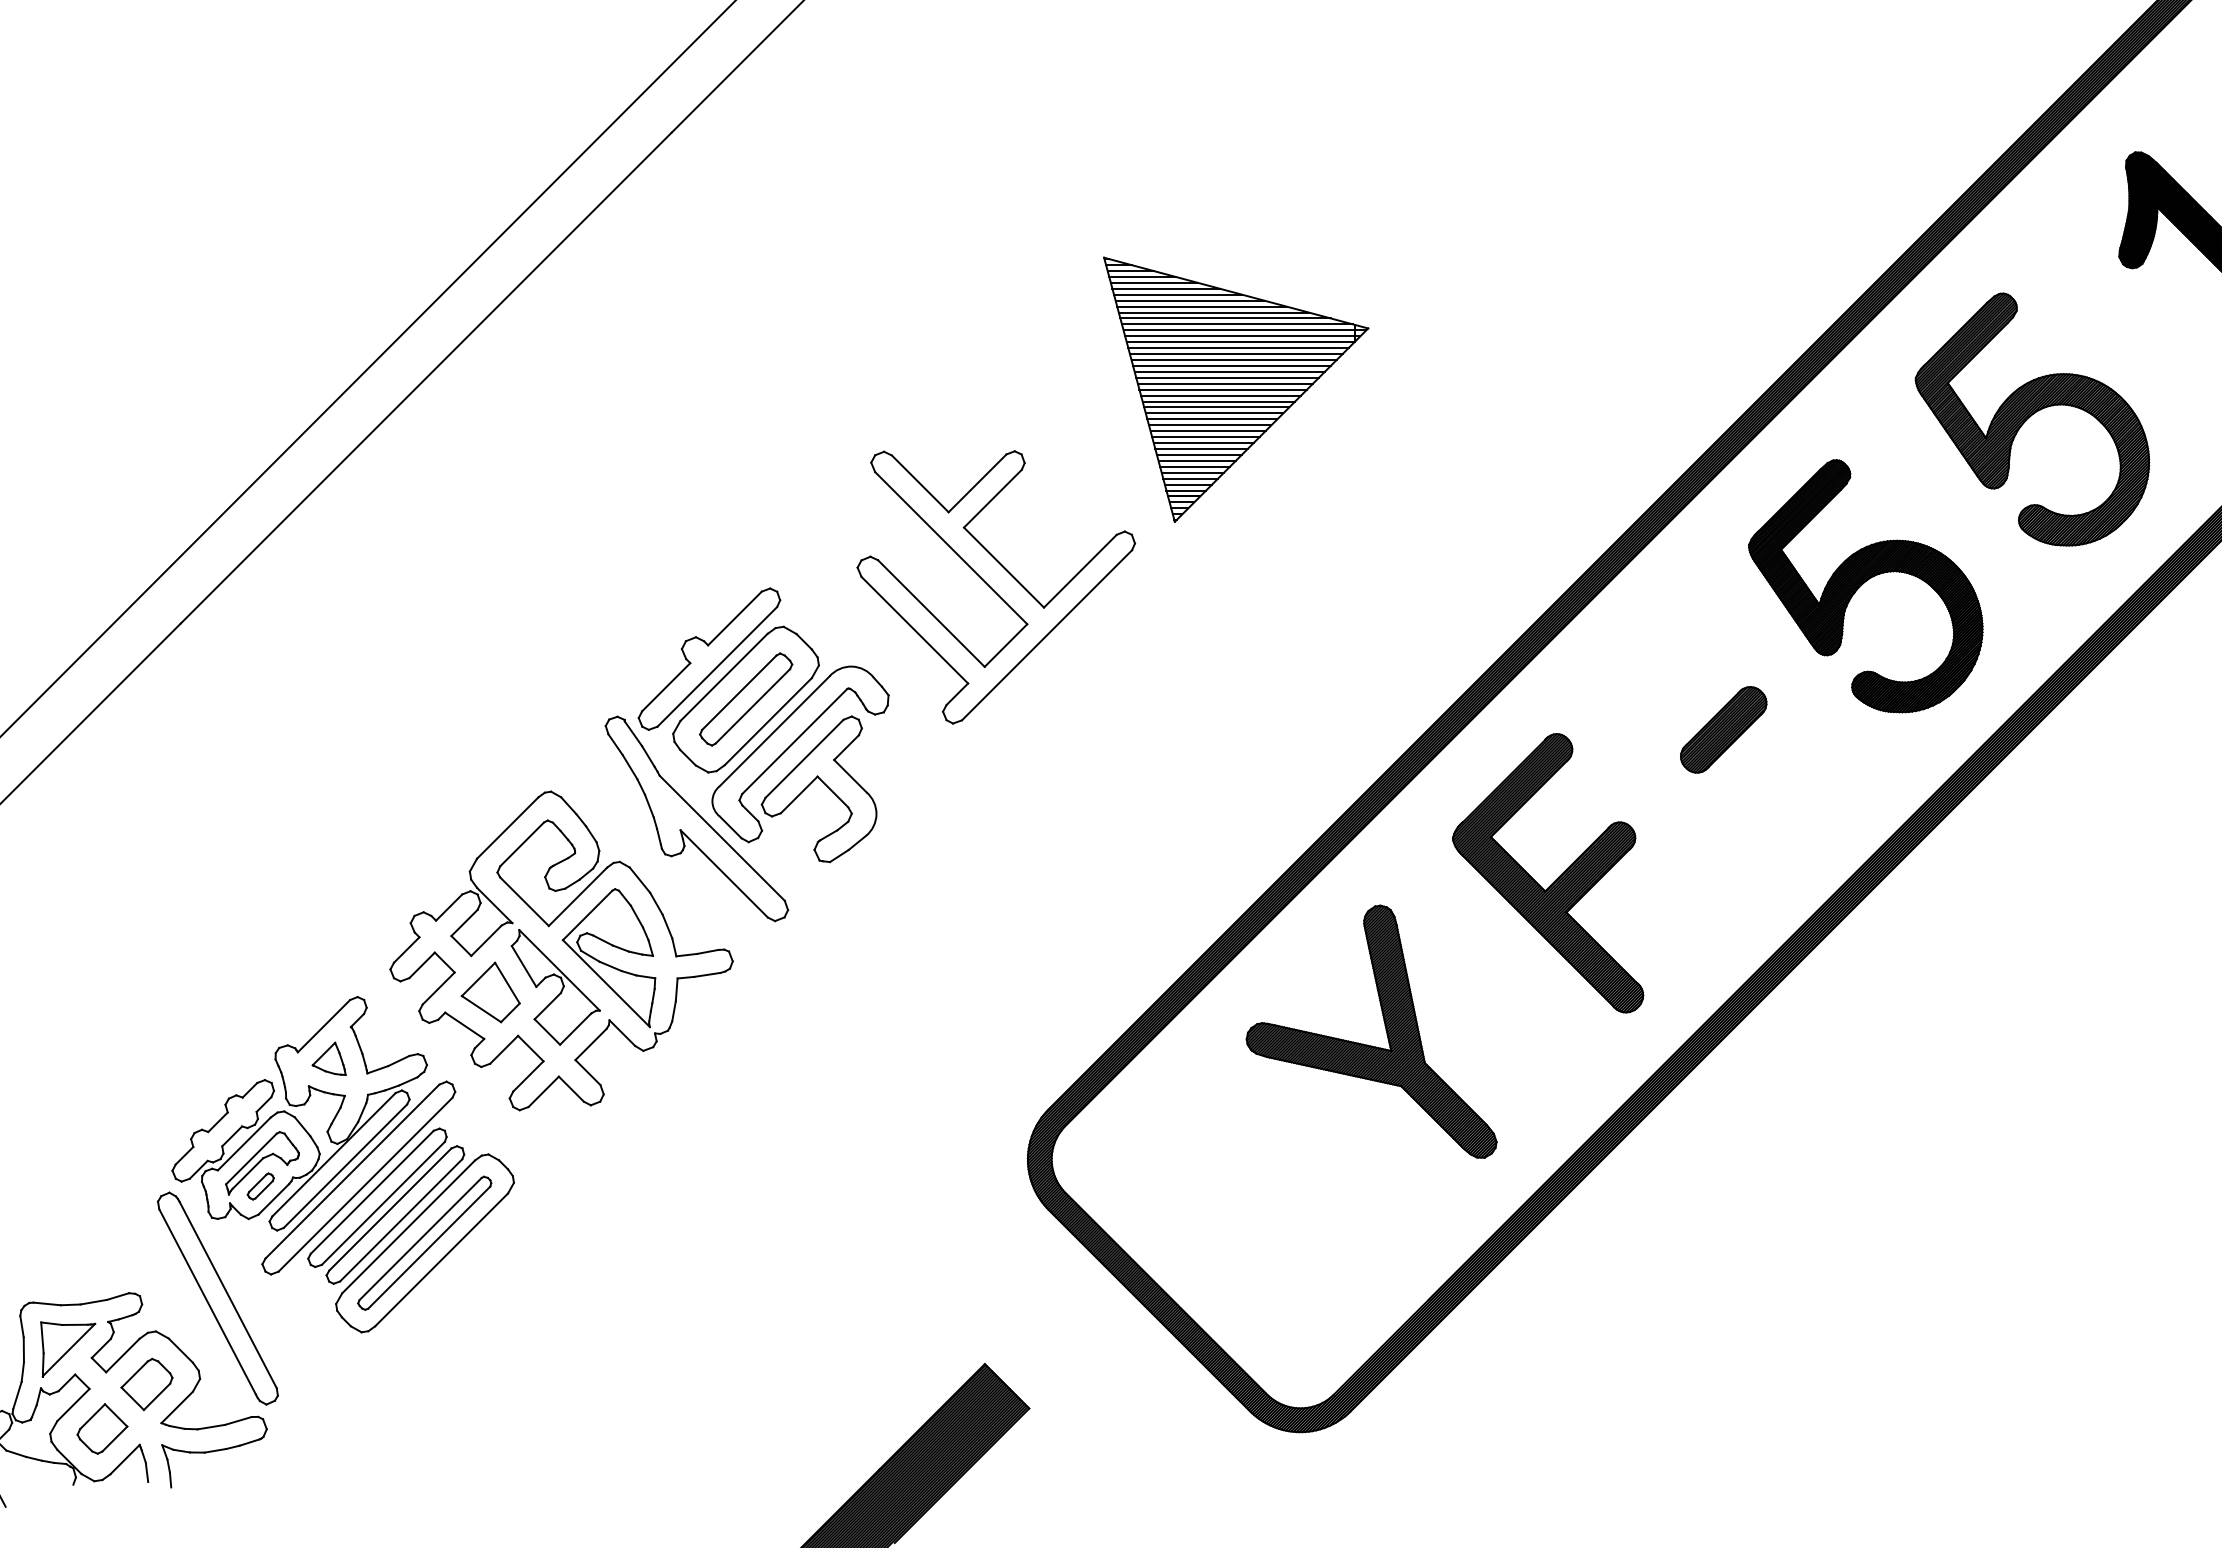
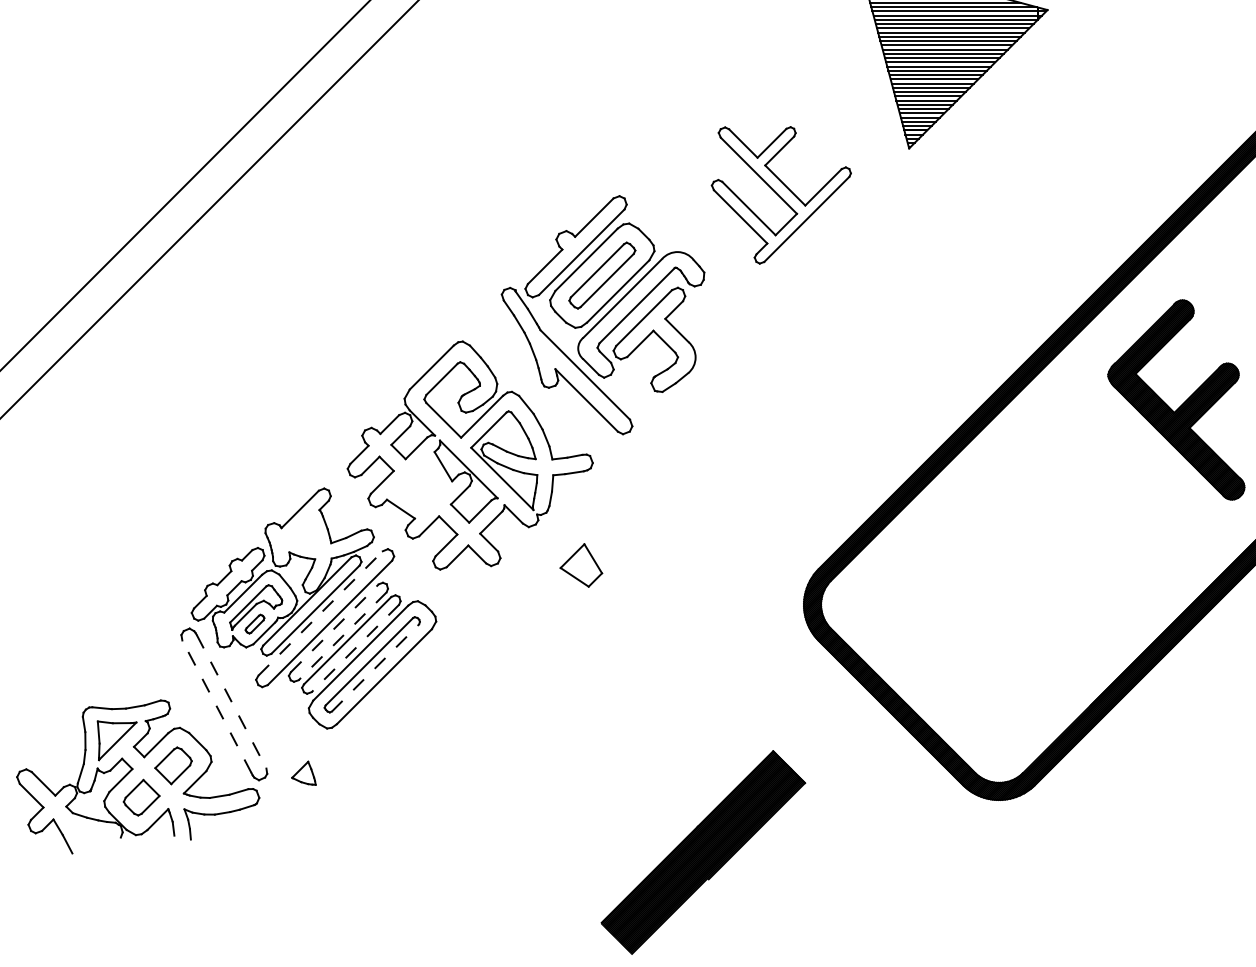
part: (996, 587) -> (781, 195), size x0.7
part: (490, 992) -> (581, 565), moved
part: (1368, 1044) -> (1047, 522), removed
part: (328, 1058) -> (303, 773), moved
line: (352, 1171) -> (320, 613), solid -> dashed
line: (372, 1192) -> (334, 628), solid -> dashed
line: (383, 1203) -> (342, 636), solid -> dashed
line: (400, 1220) -> (354, 648), solid -> dashed
line: (429, 1247) -> (375, 667), solid -> dashed
line: (228, 1295) -> (231, 702), solid -> dashed
line: (207, 1301) -> (216, 706), solid -> dashed

